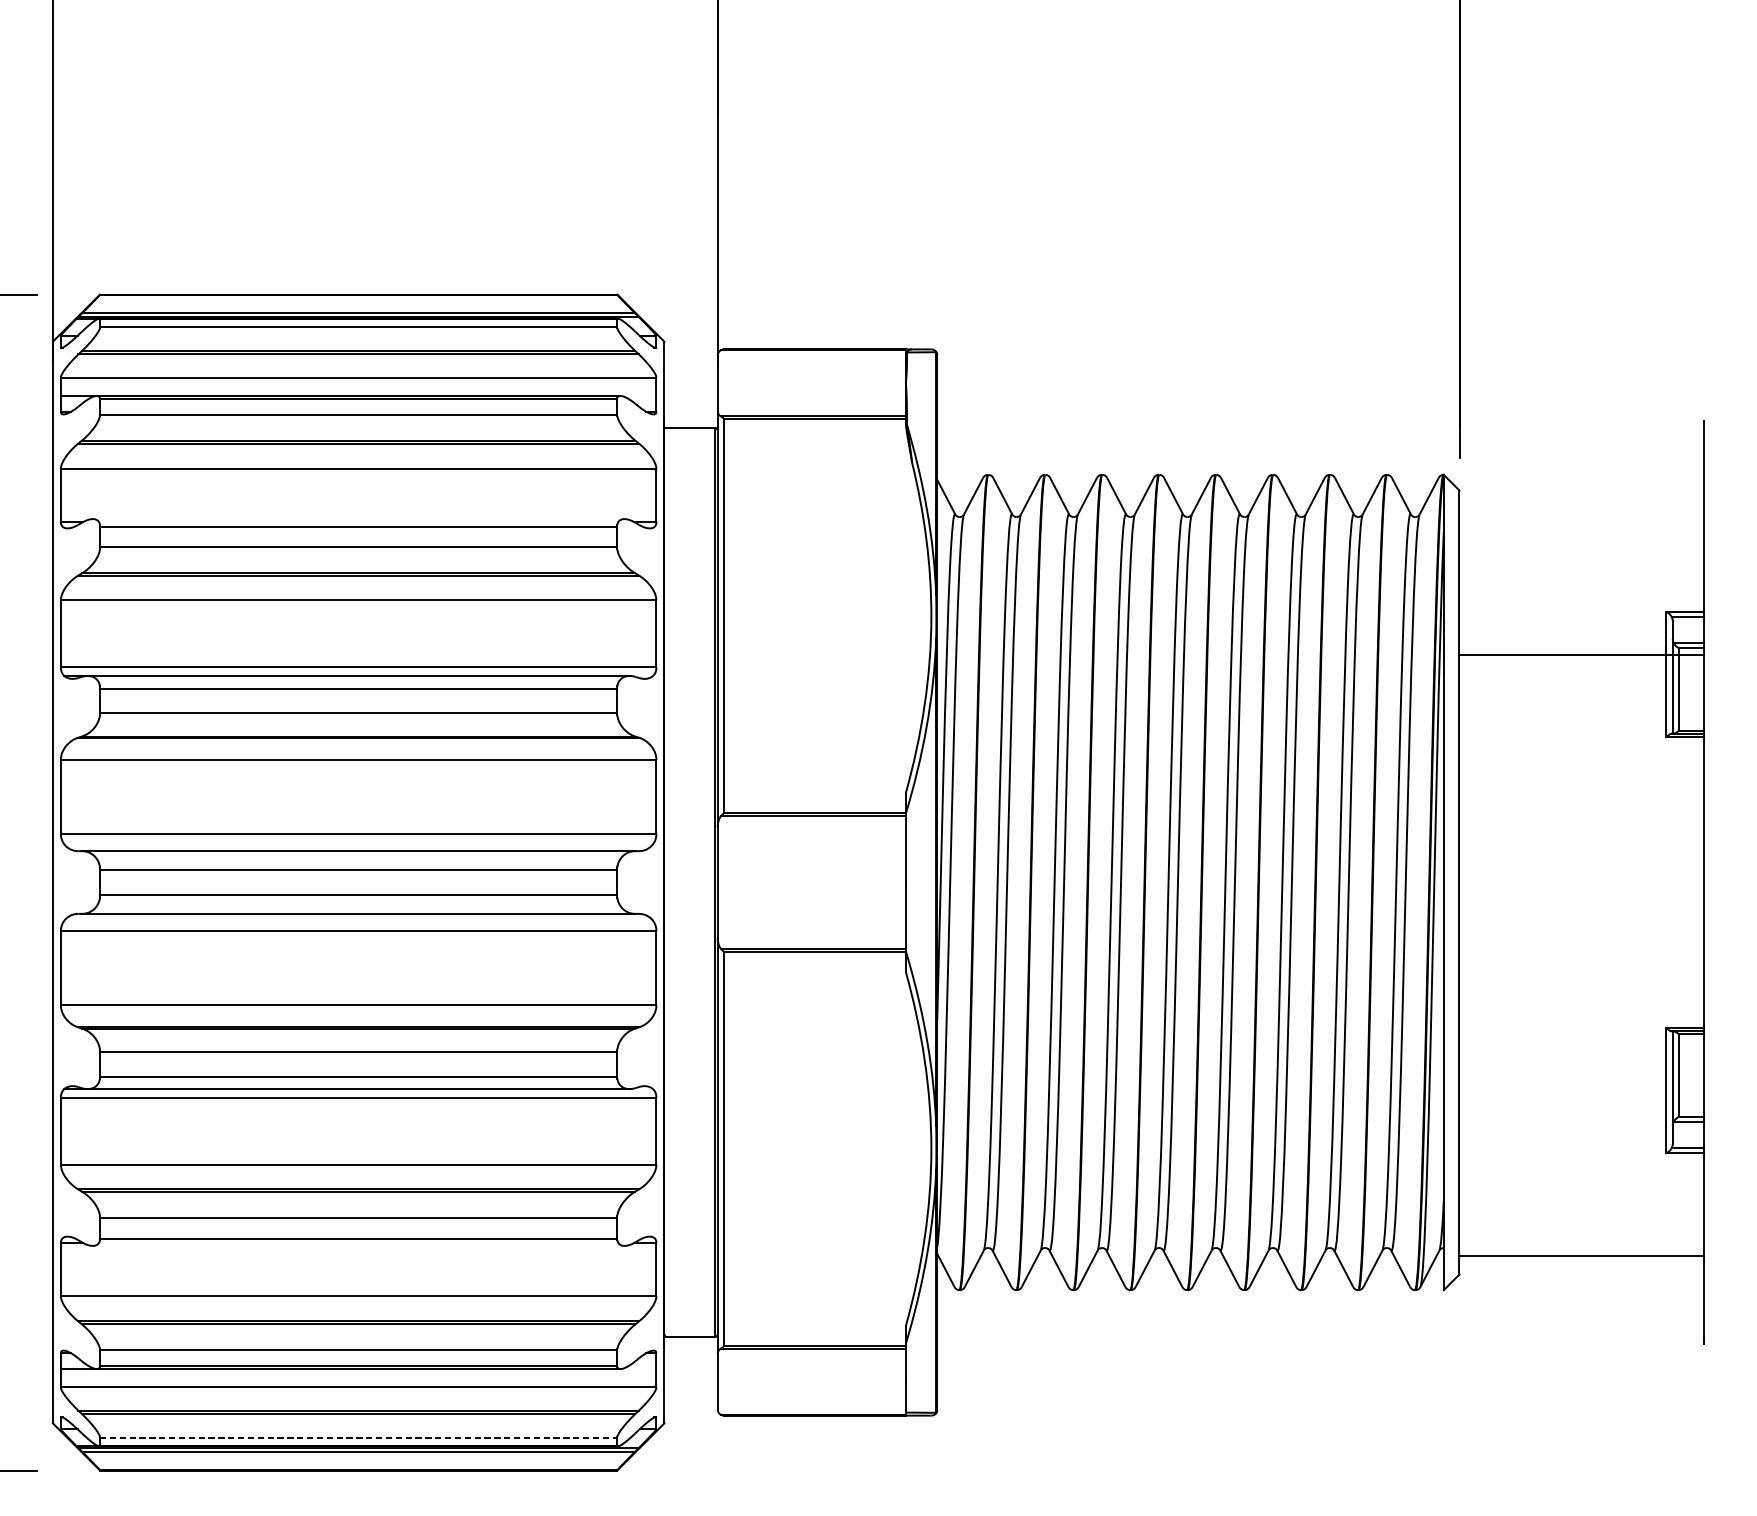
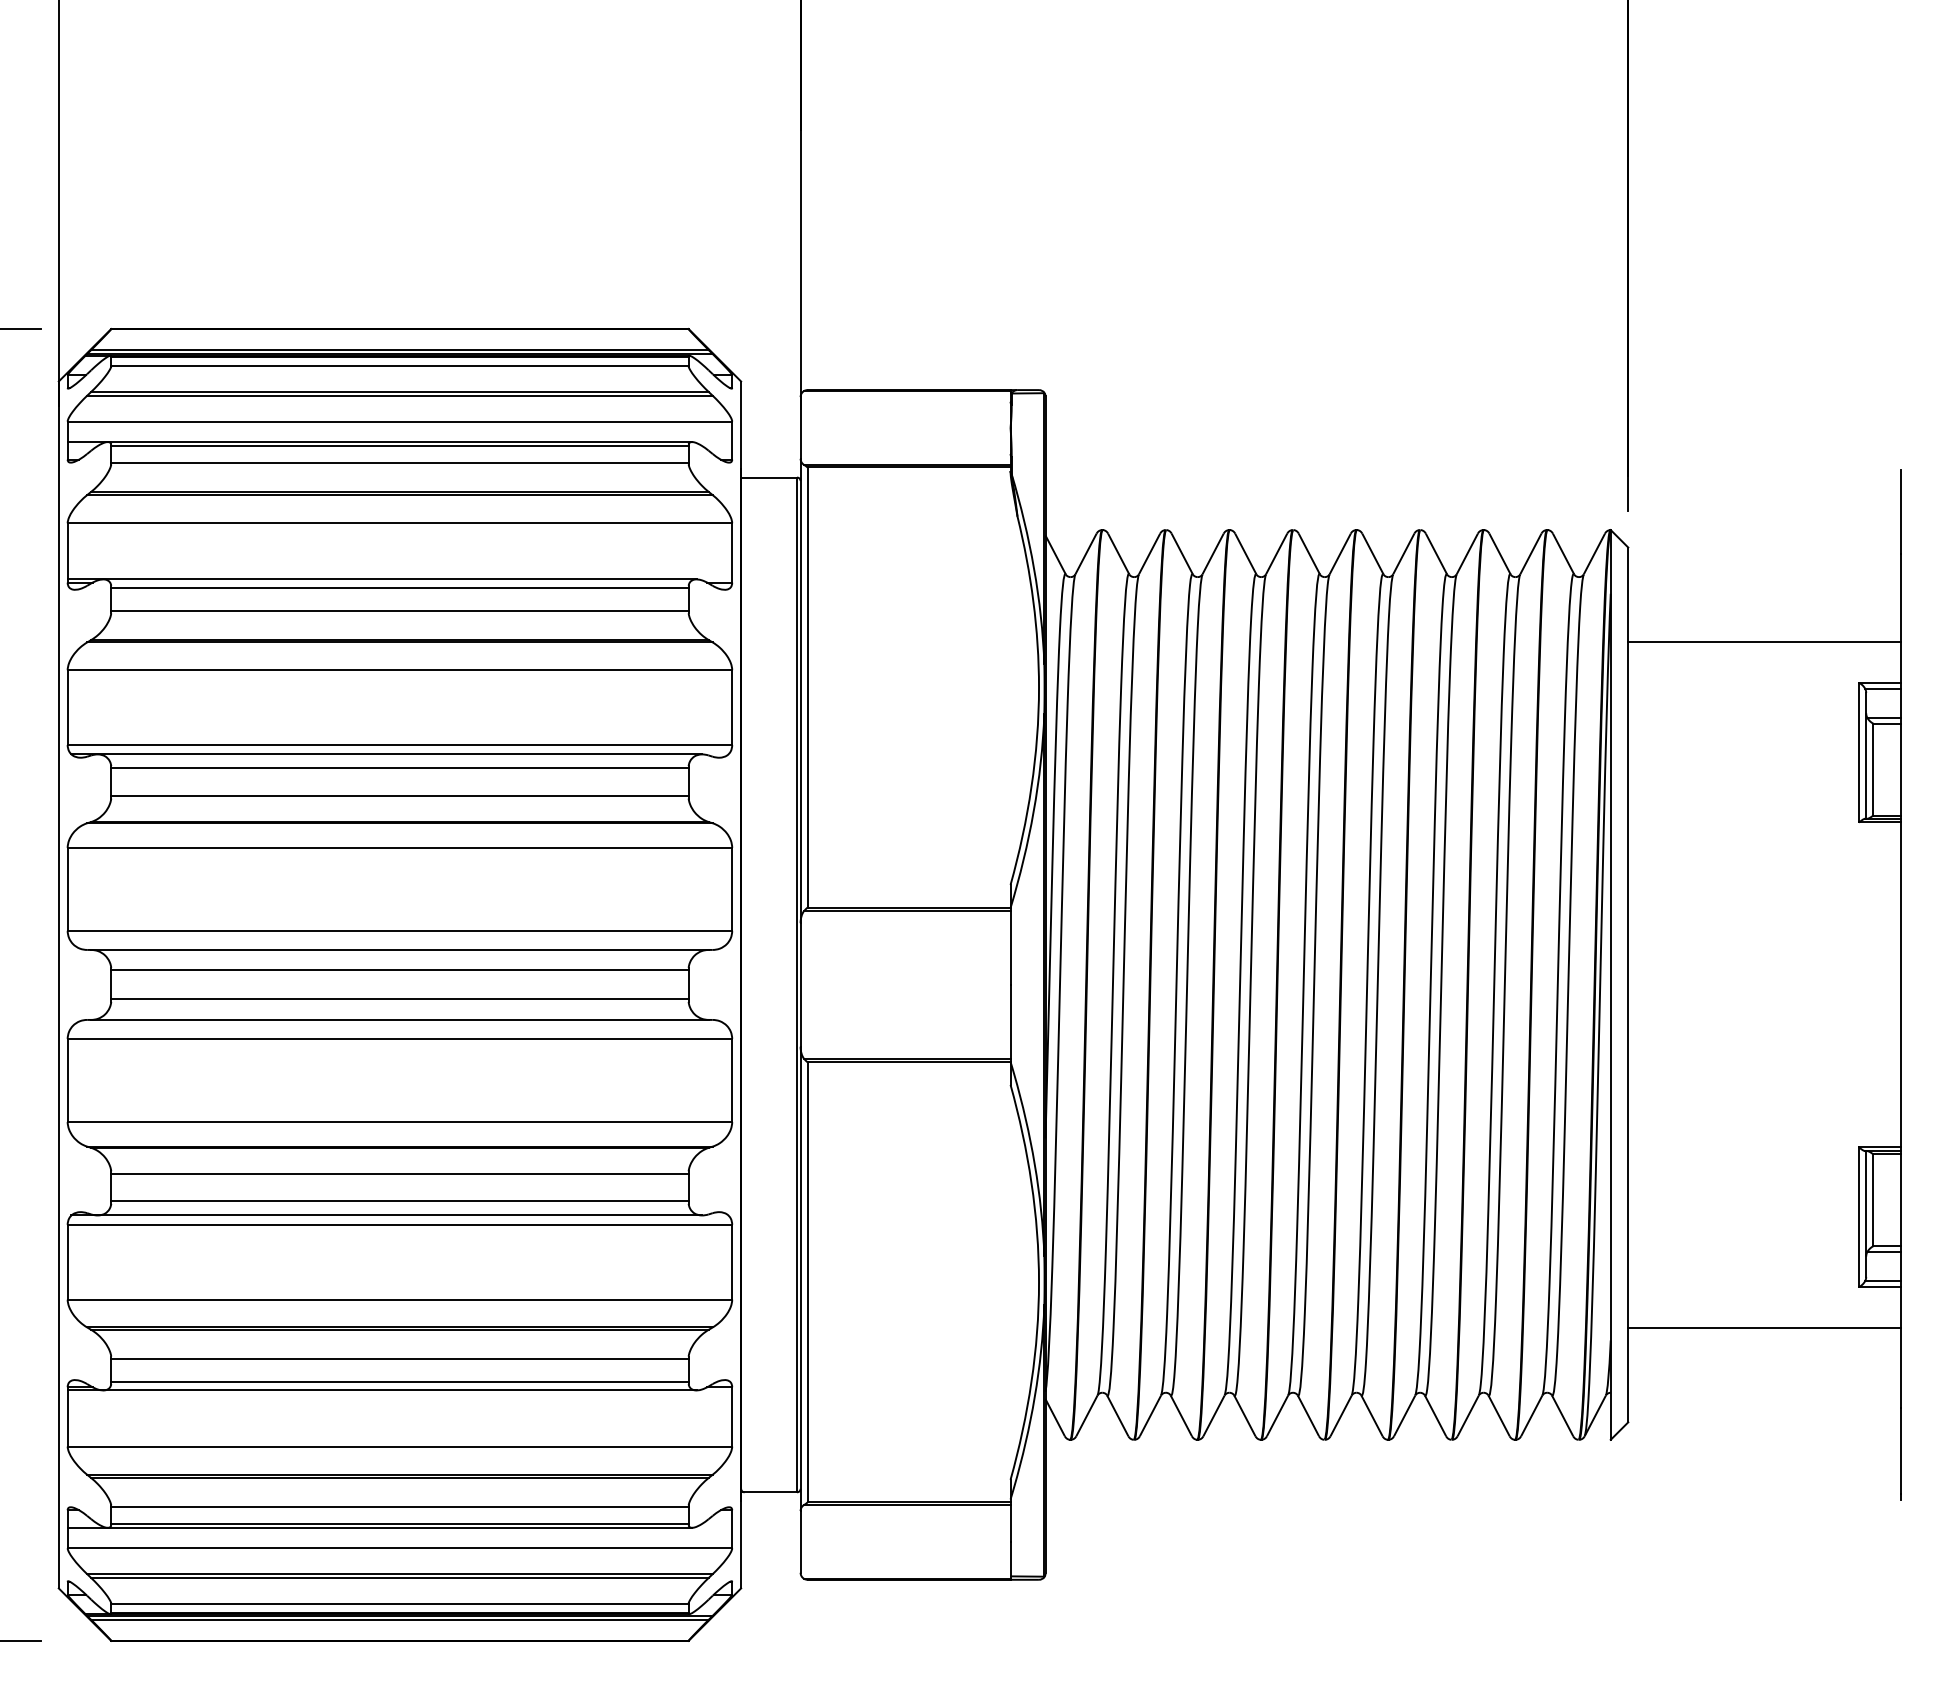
line: (342, 519) -> (381, 579), added
line: (1581, 655) -> (1764, 642), moved
line: (342, 1245) -> (381, 1390), added
line: (1581, 1255) -> (1764, 1327), moved
line: (358, 1437) -> (399, 1604), dashed -> solid

